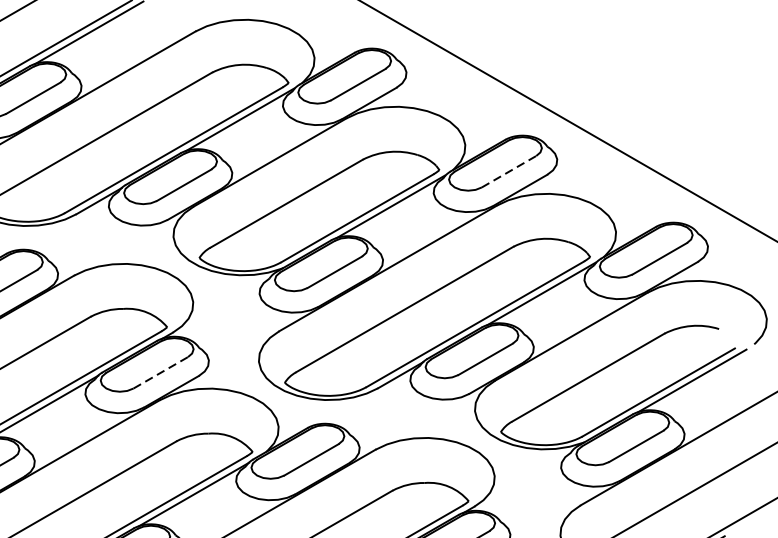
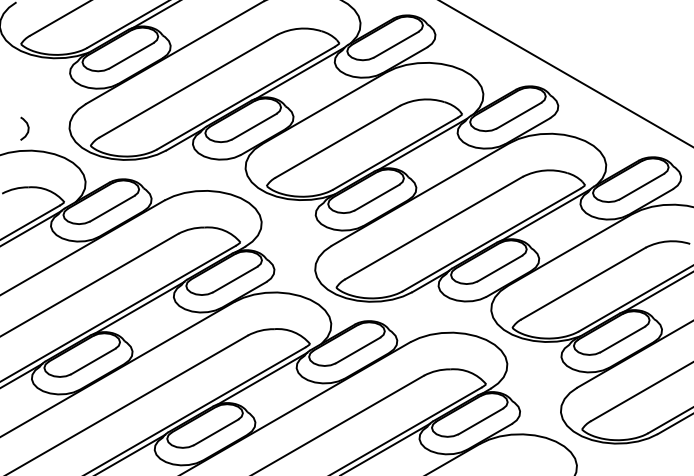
line: (509, 171) -> (519, 115), dashed -> solid
line: (161, 372) -> (235, 279), dashed -> solid

